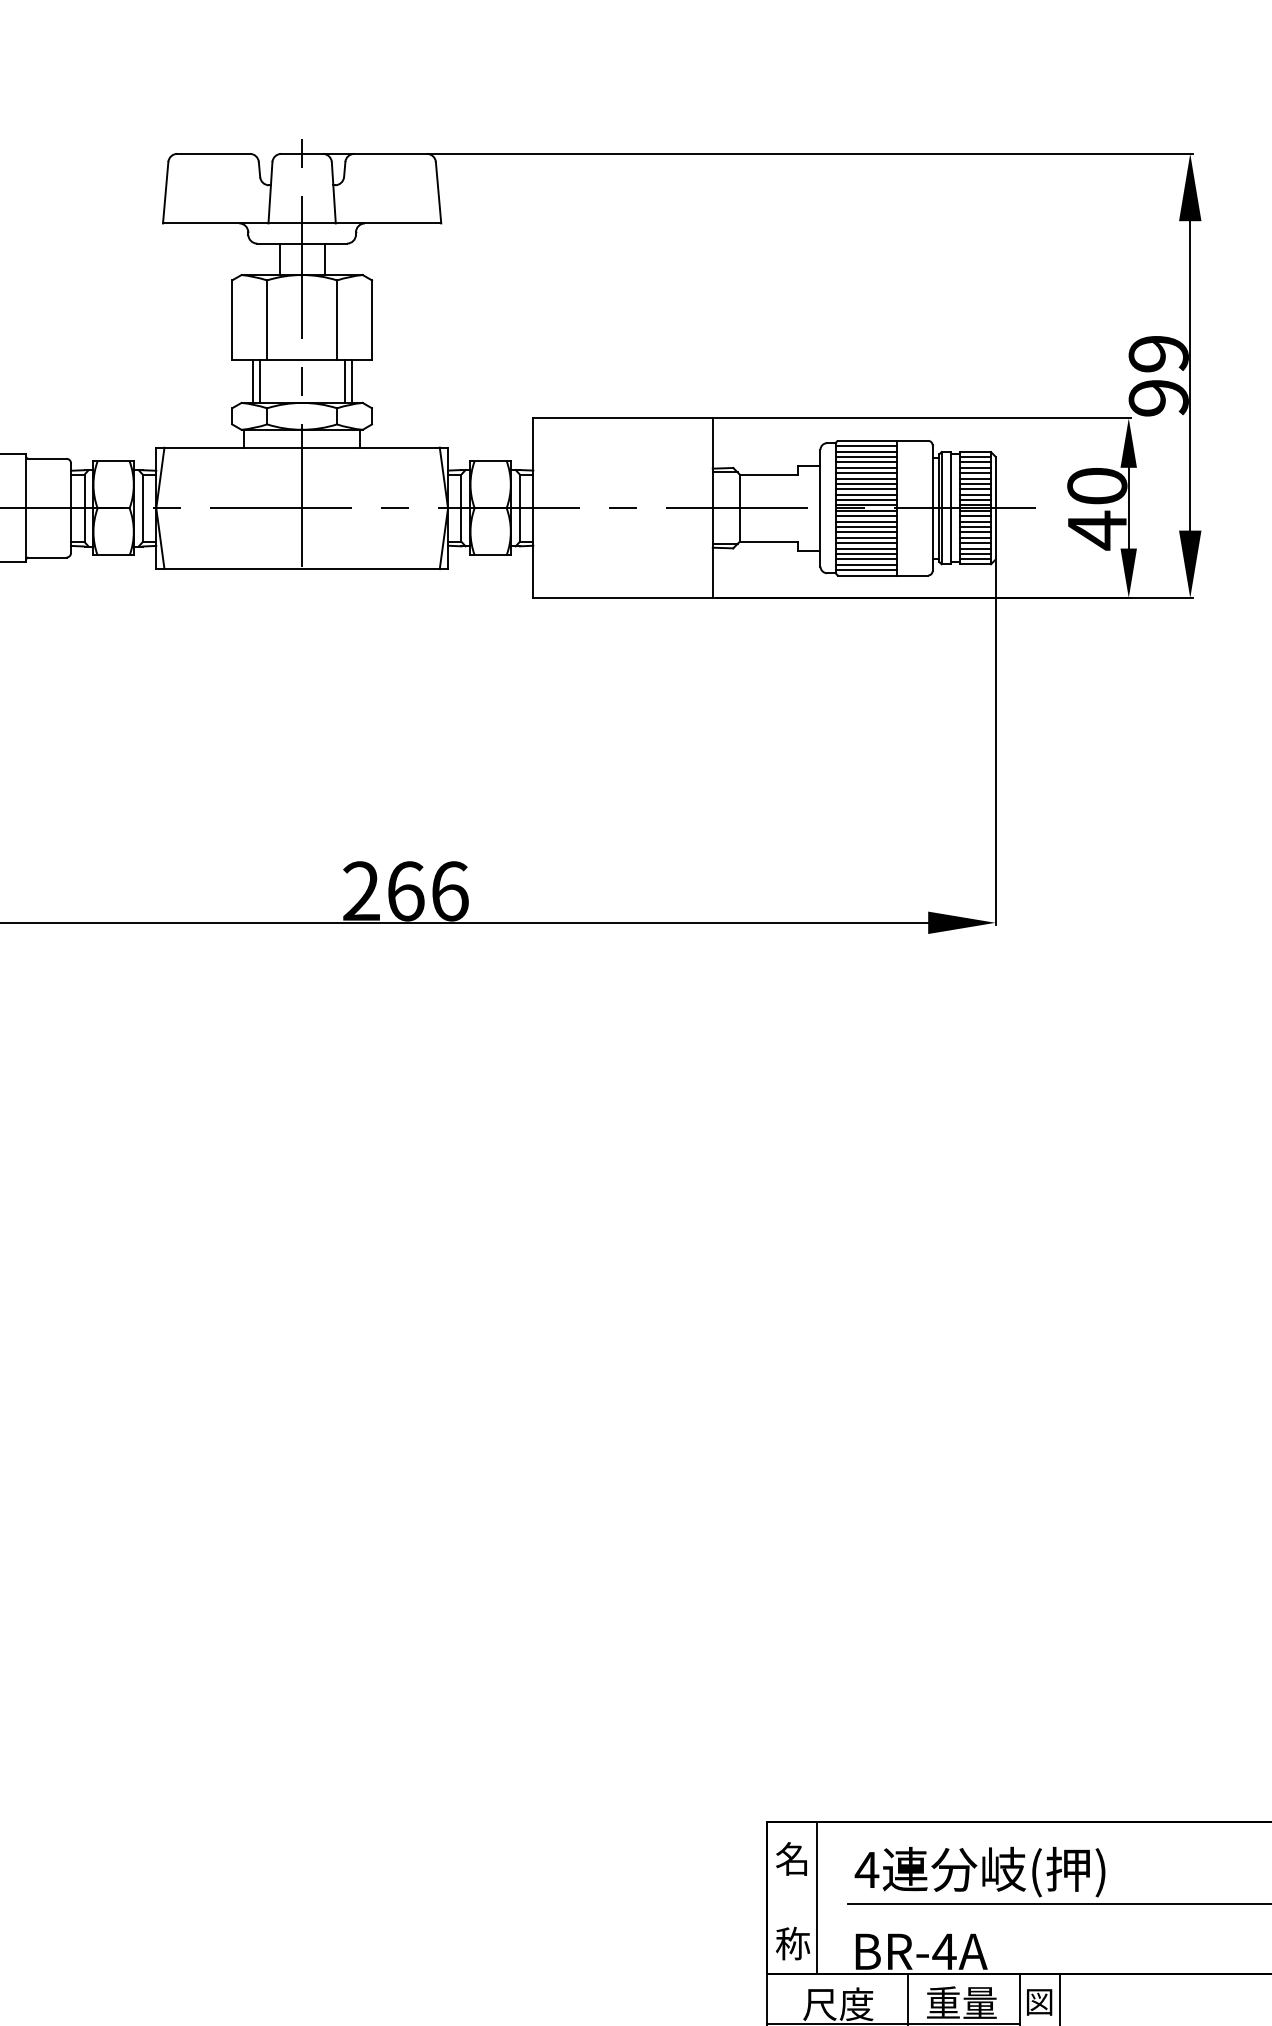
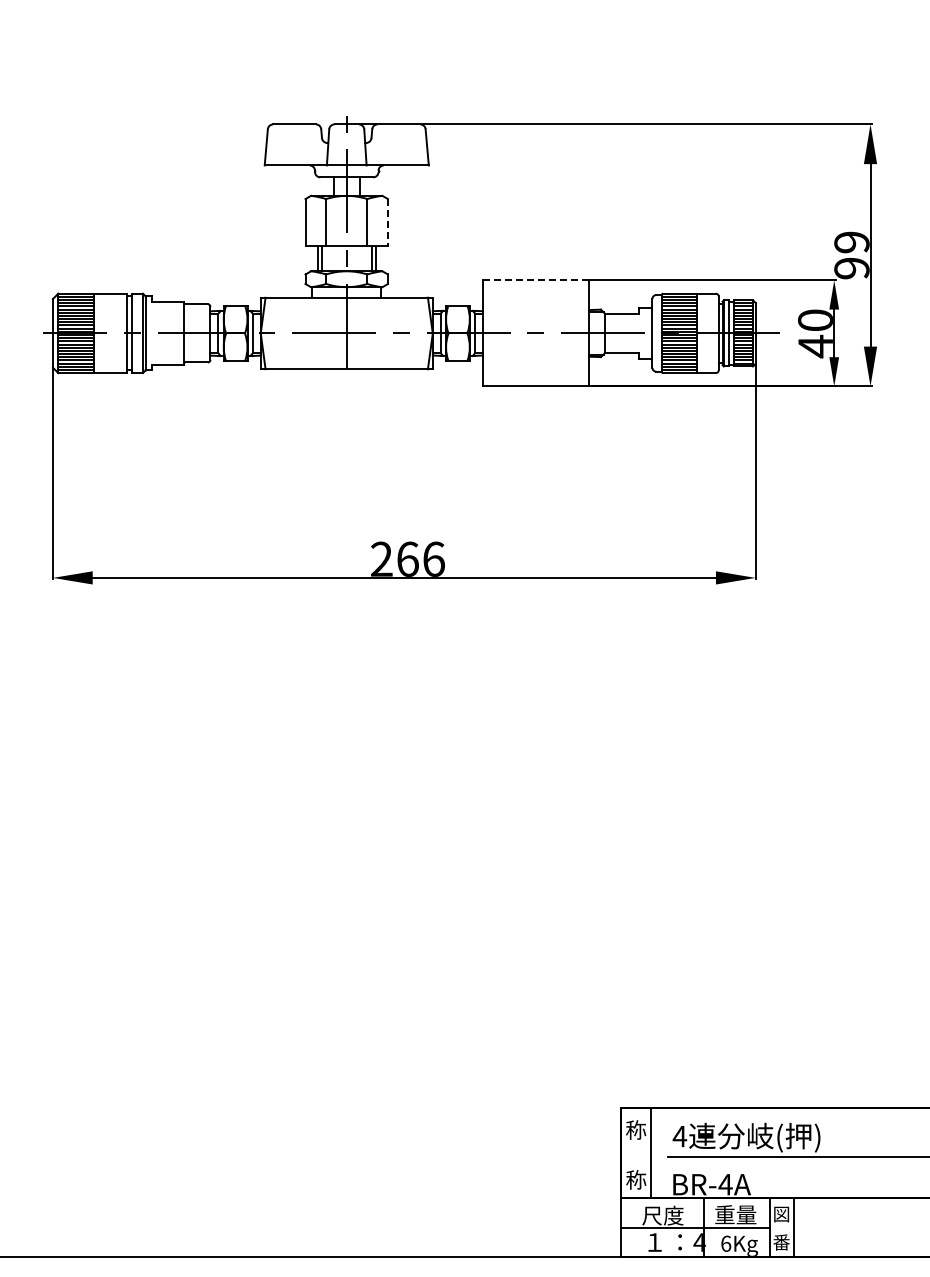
line: (371, 320) -> (387, 222), solid -> dashed
line: (623, 418) -> (536, 280), solid -> dashed
text: (793, 1858) -> (636, 1129), 名 -> 称

